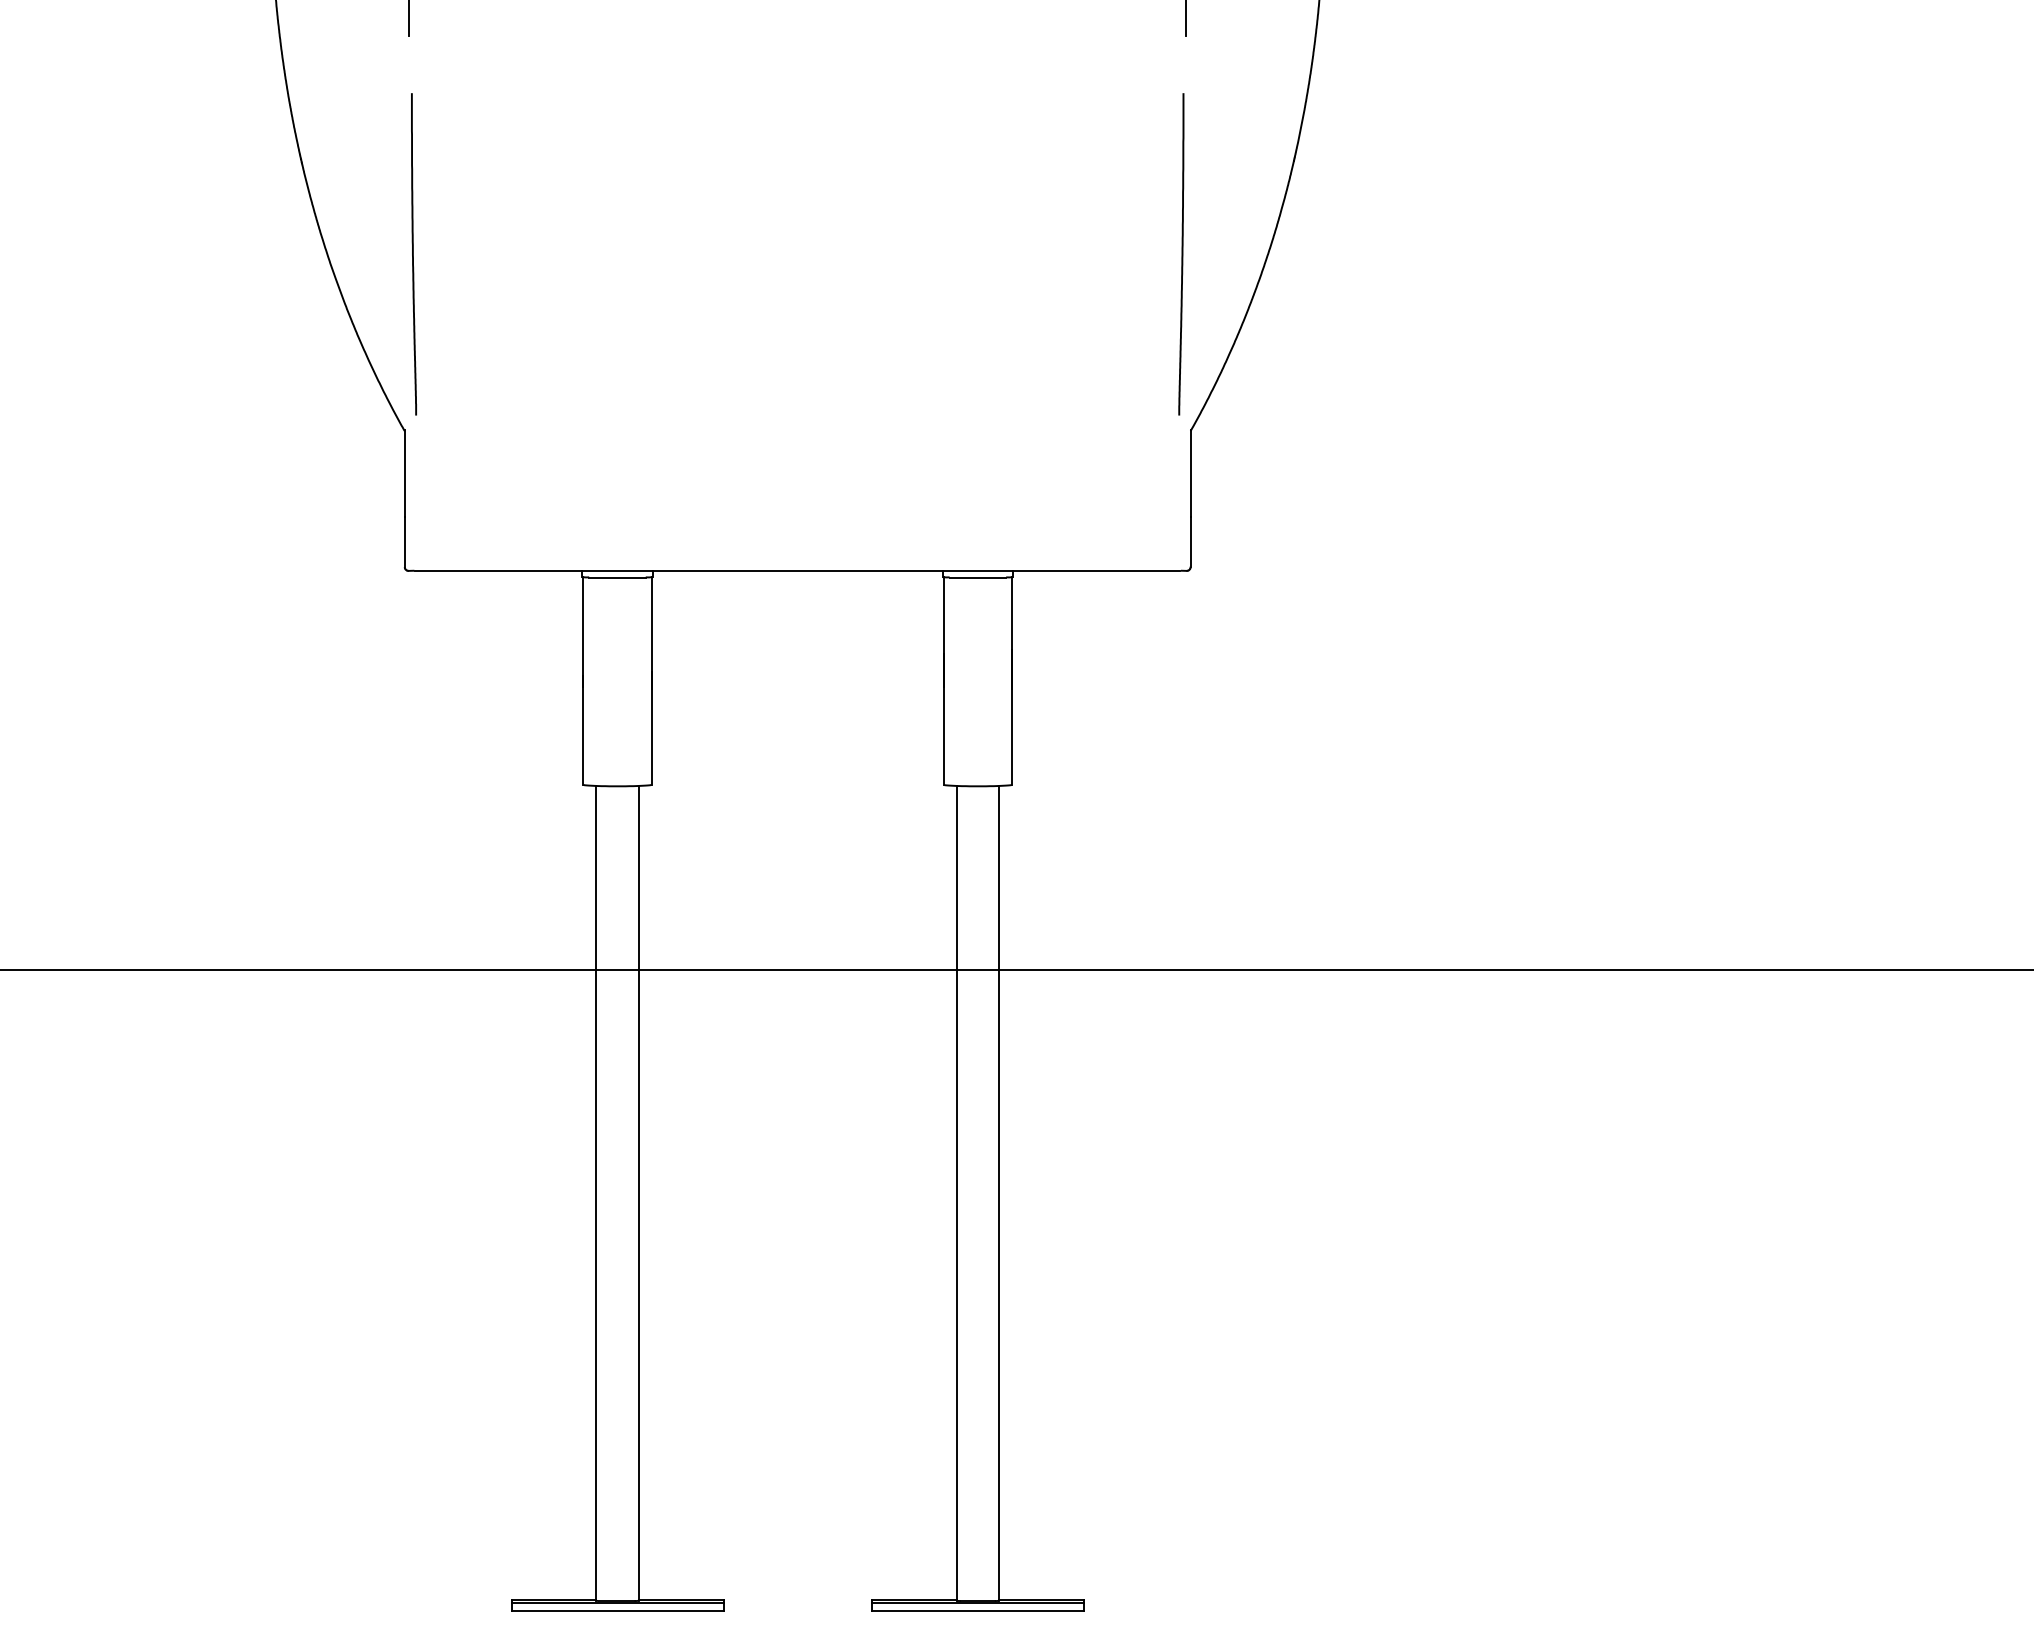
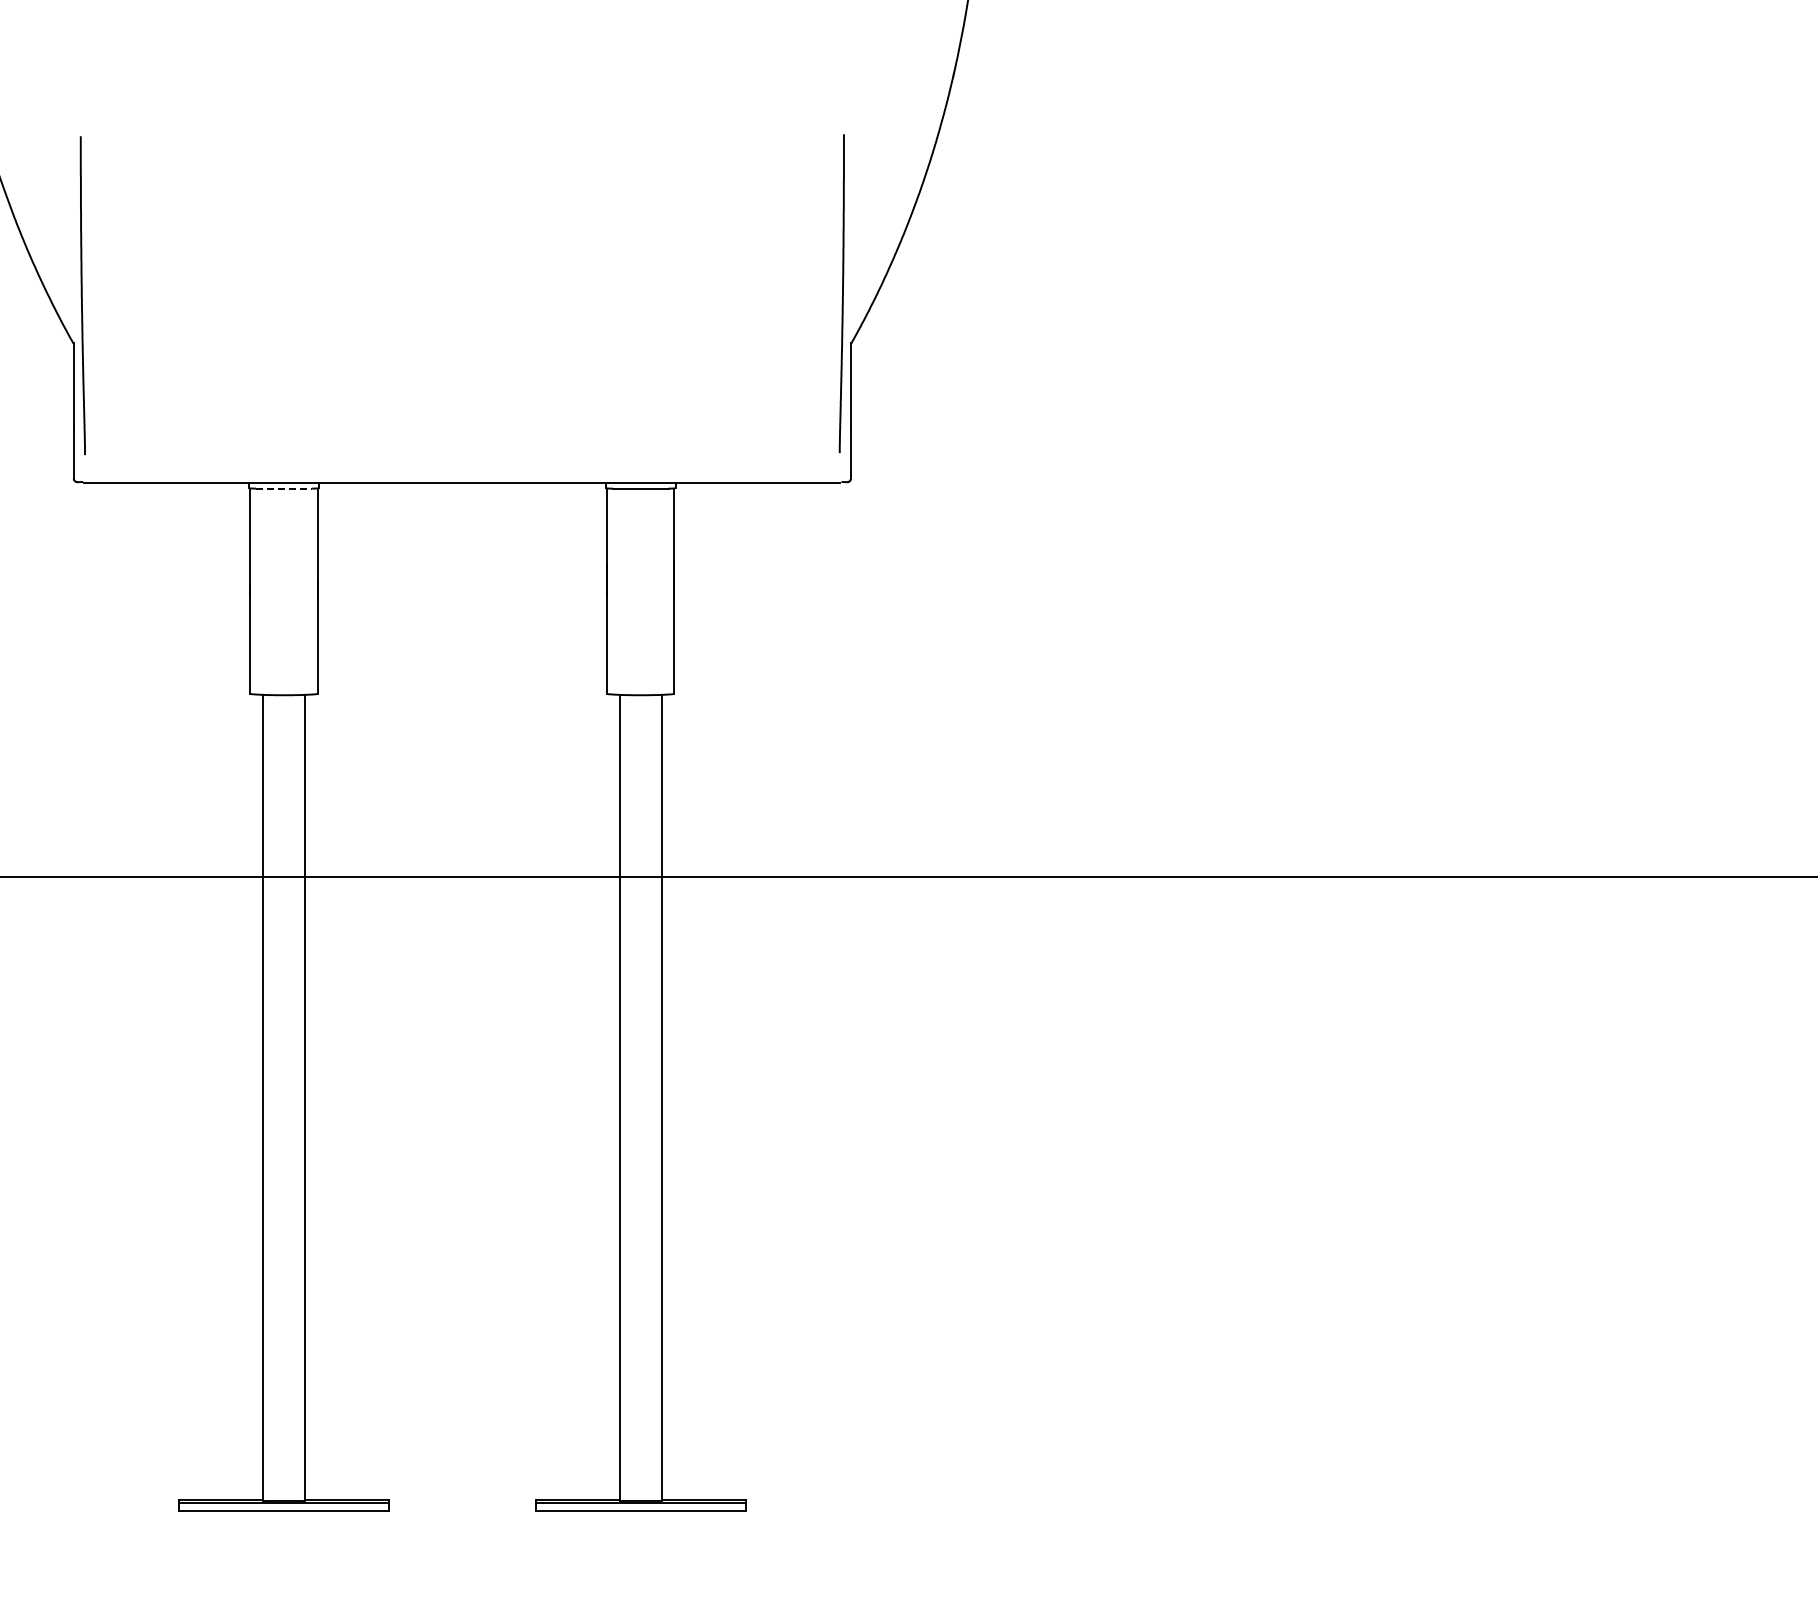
curve: (413, 254) -> (82, 295), moved
line: (1181, 254) -> (842, 293), moved
line: (618, 577) -> (285, 488), solid -> dashed

